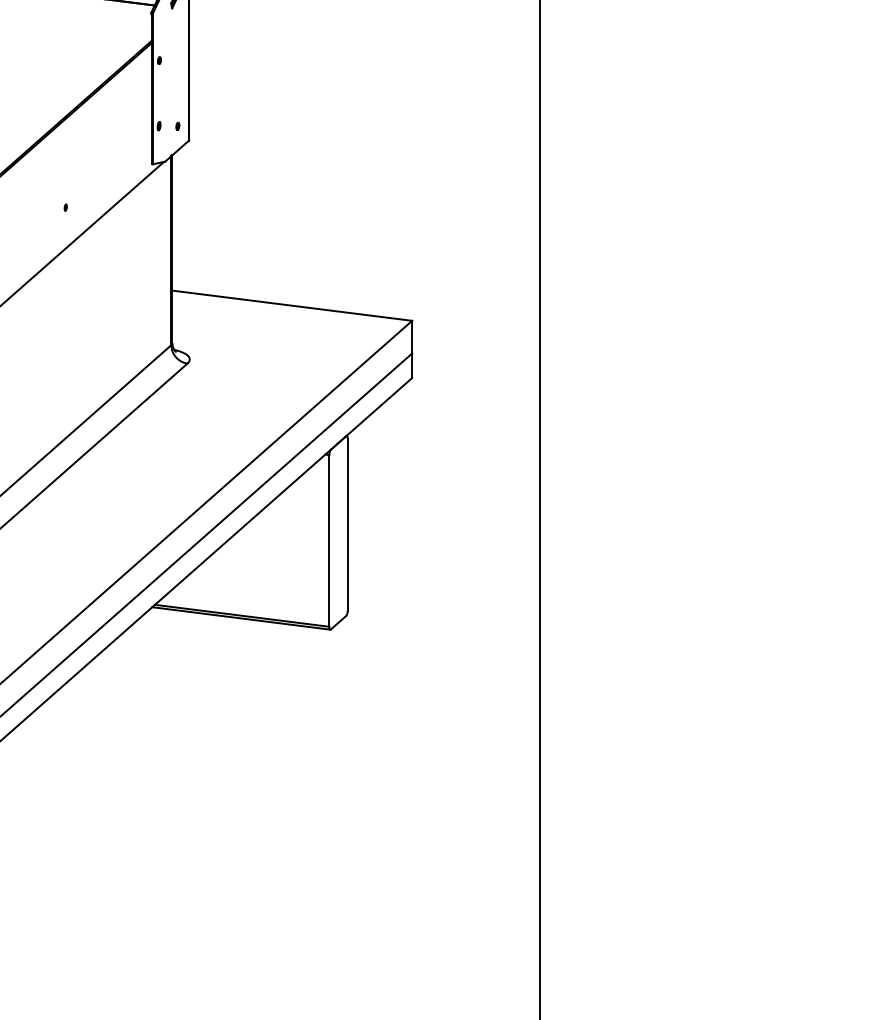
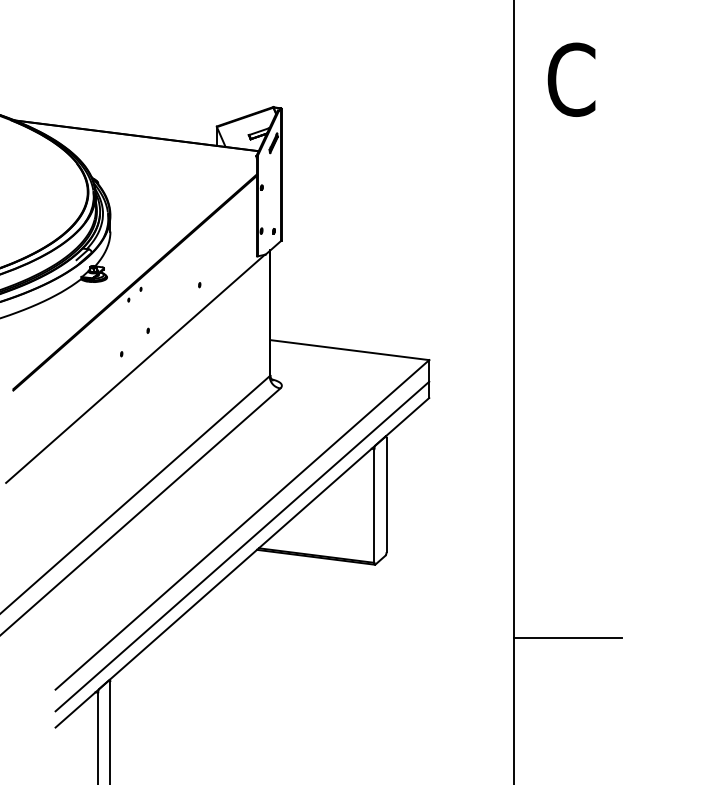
line: (620, 740) -> (567, 638), added

